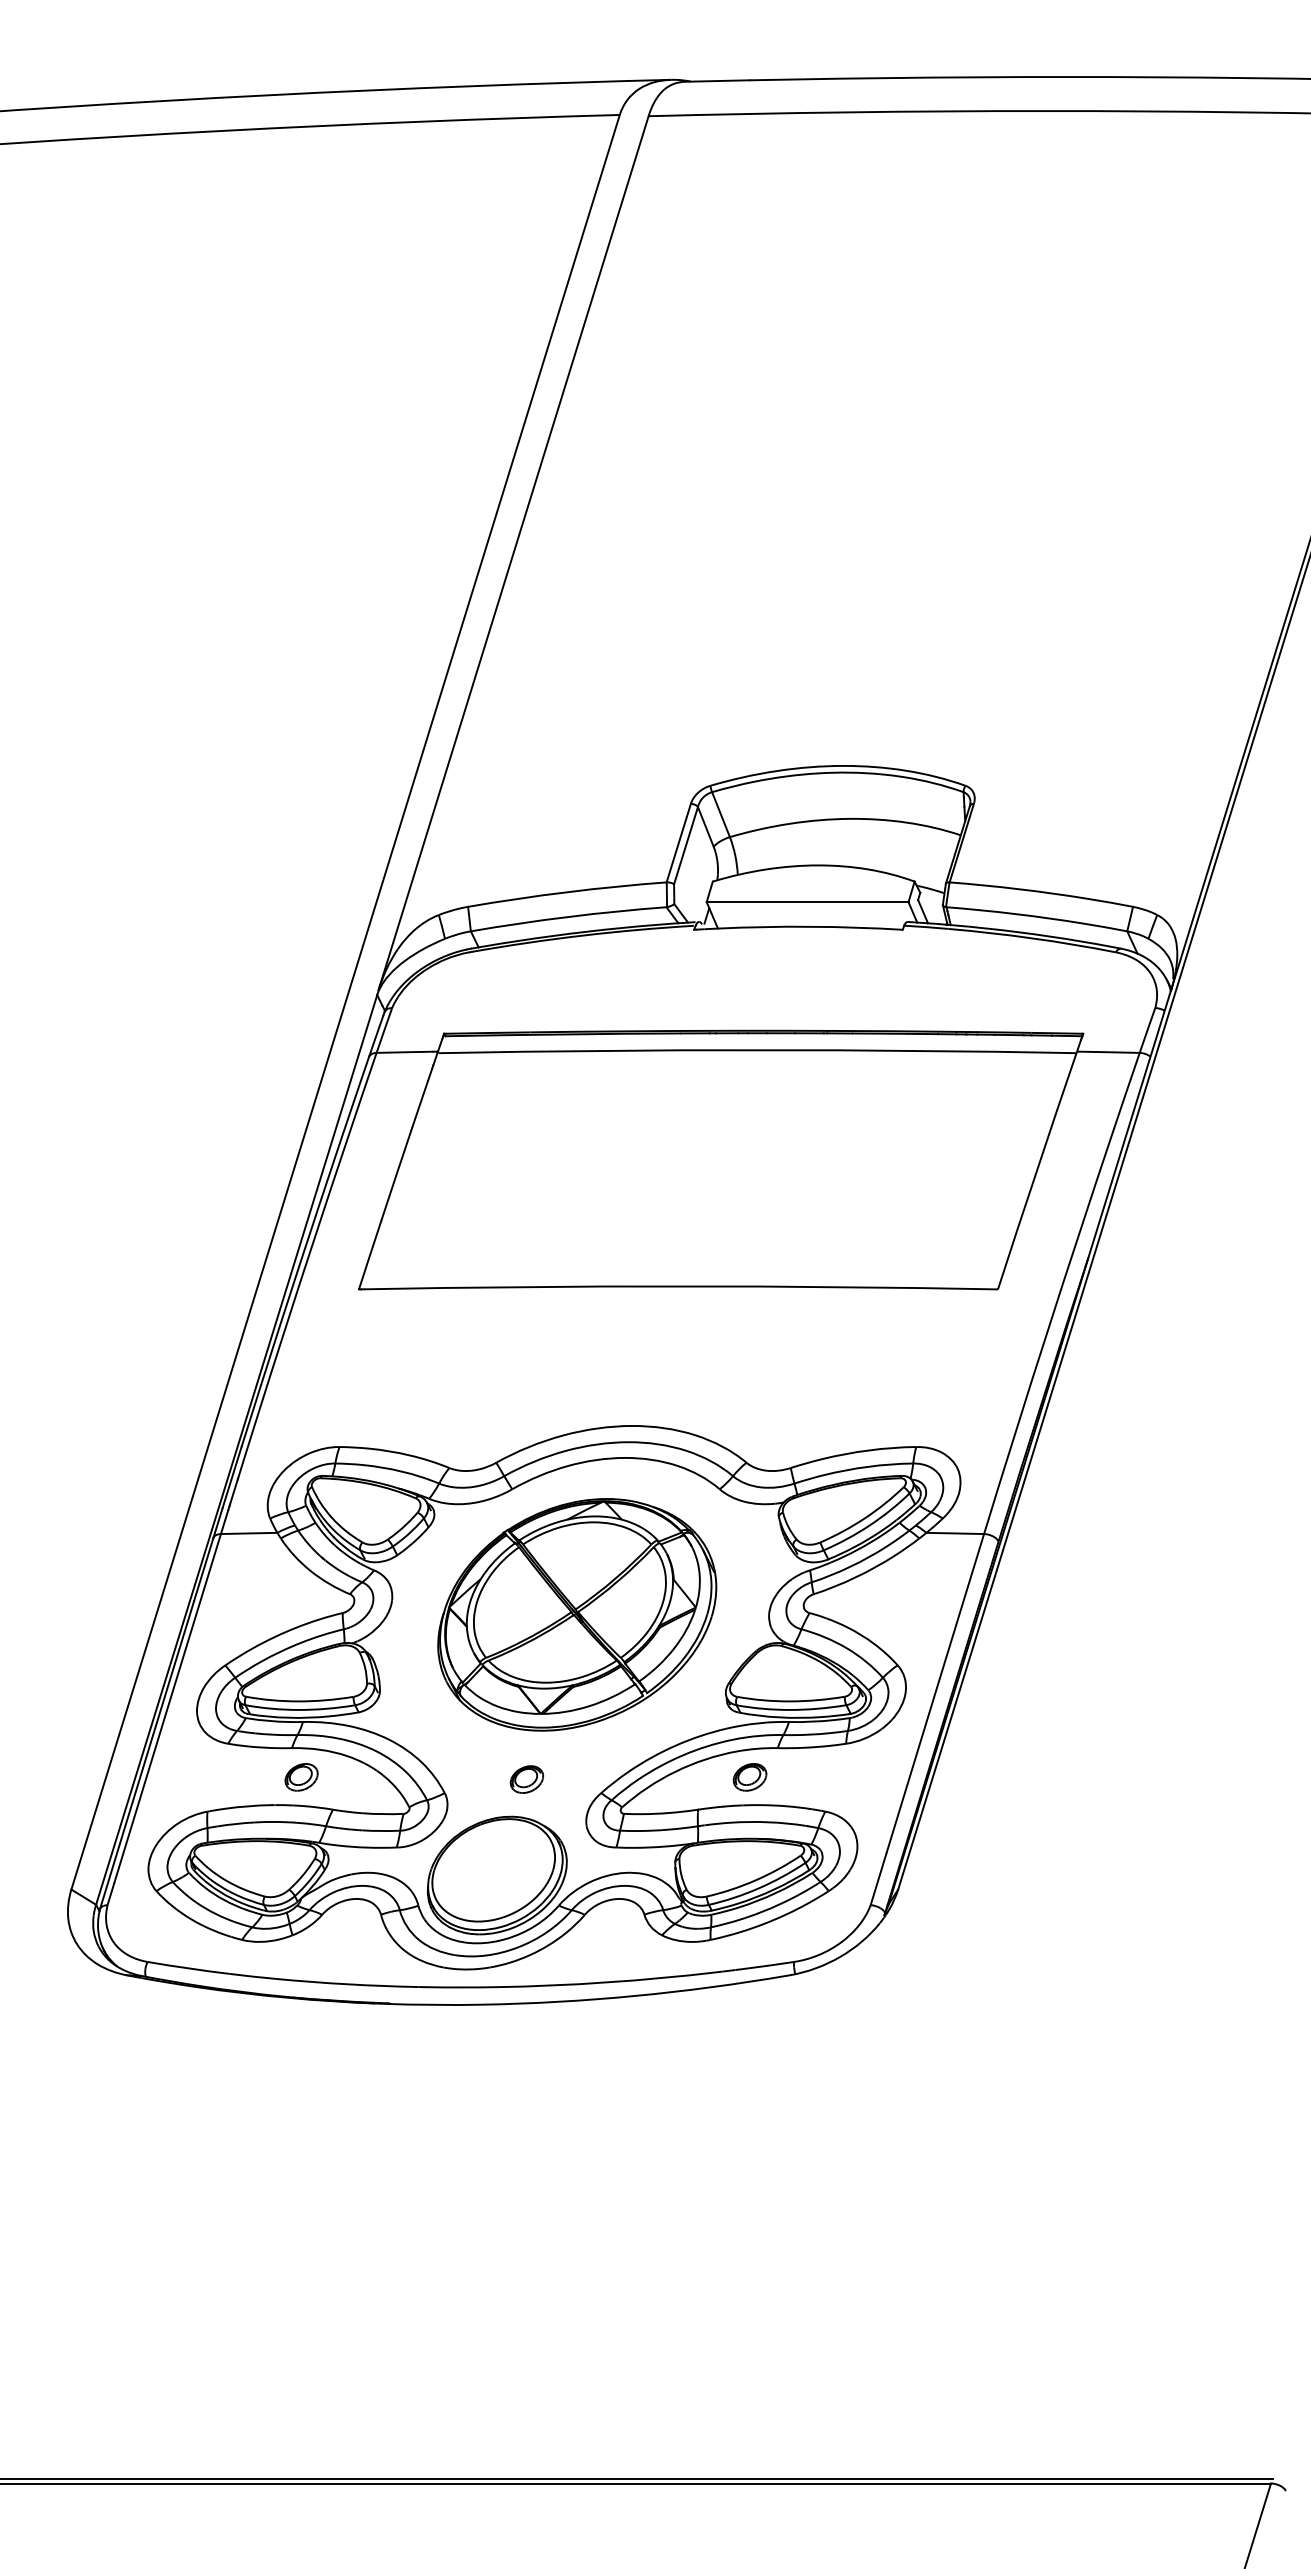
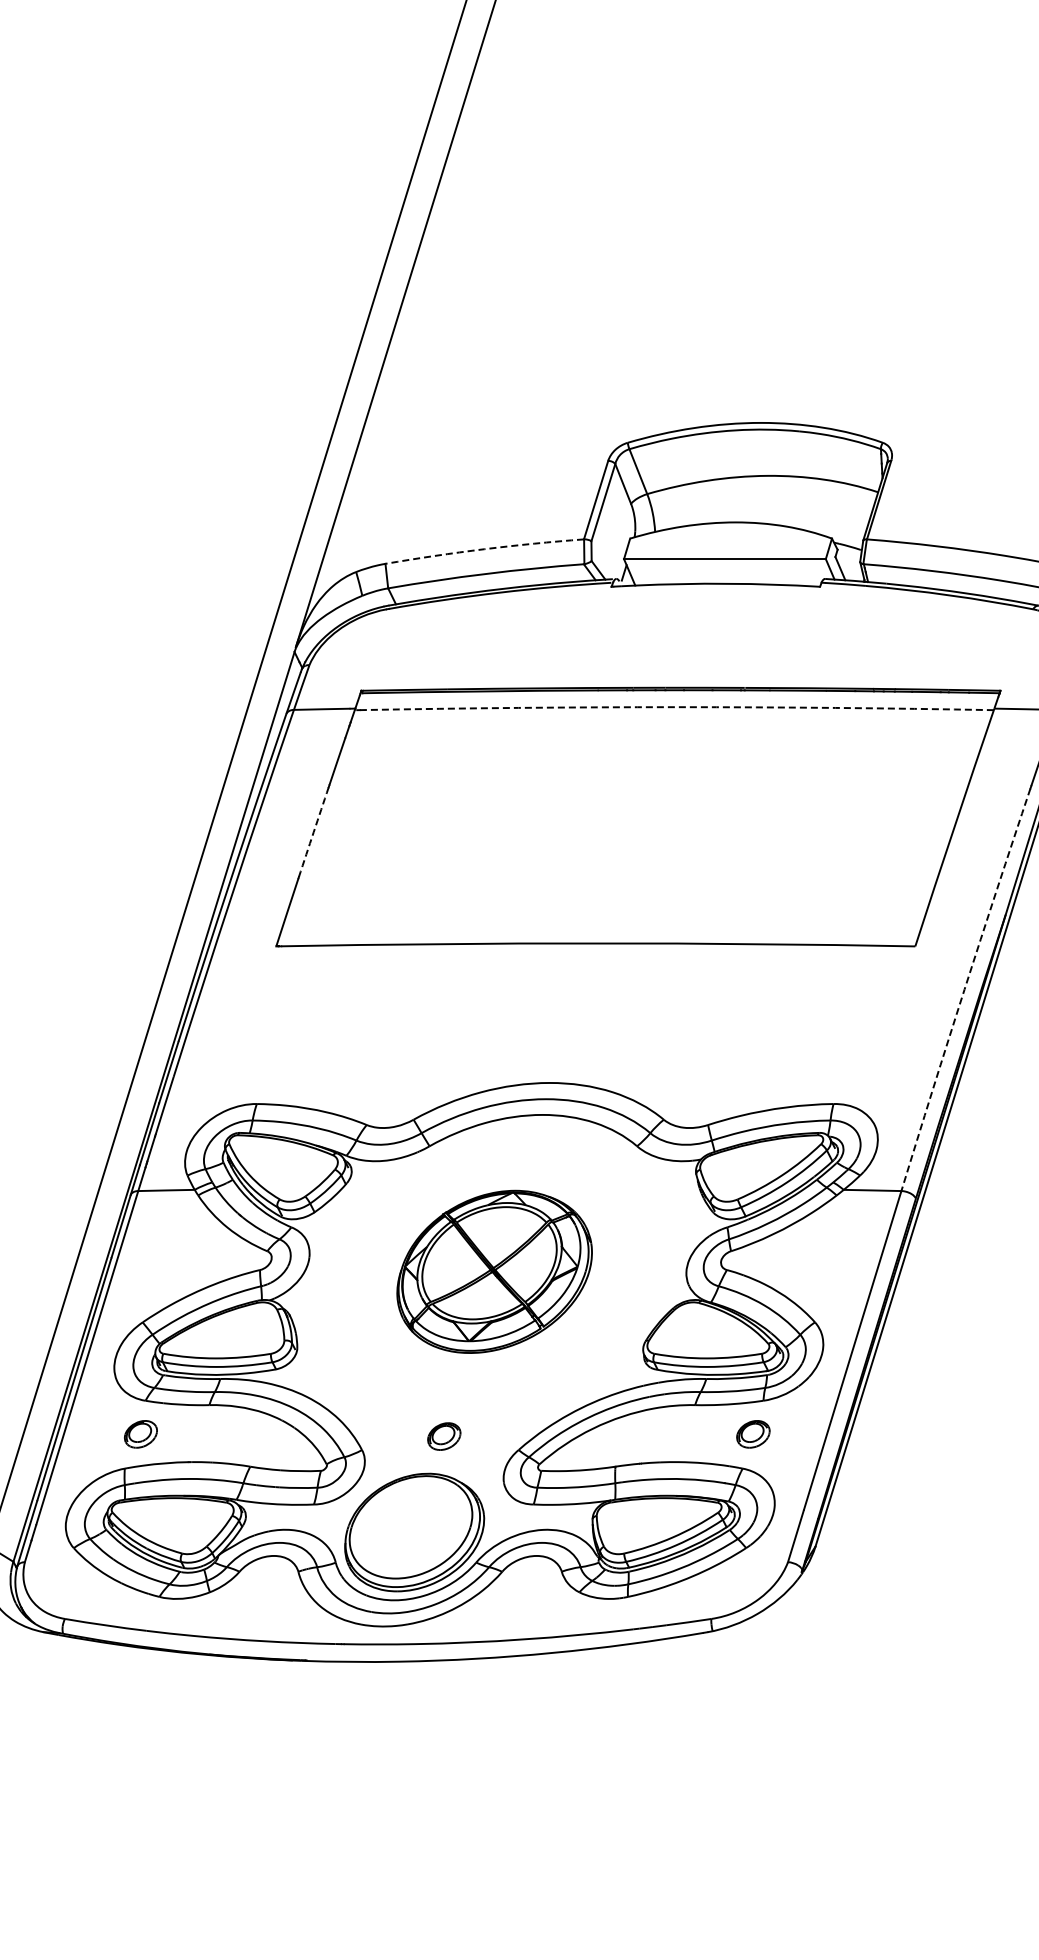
arc: (567, 892) -> (484, 549), solid -> dashed
arc: (759, 1050) -> (676, 707), solid -> dashed
arc: (396, 1175) -> (313, 832), solid -> dashed
arc: (1047, 1332) -> (964, 989), solid -> dashed
part: (577, 1614) -> (494, 1271), size x0.7
part: (301, 1777) -> (140, 1434), moved
part: (749, 1777) -> (752, 1434), moved

